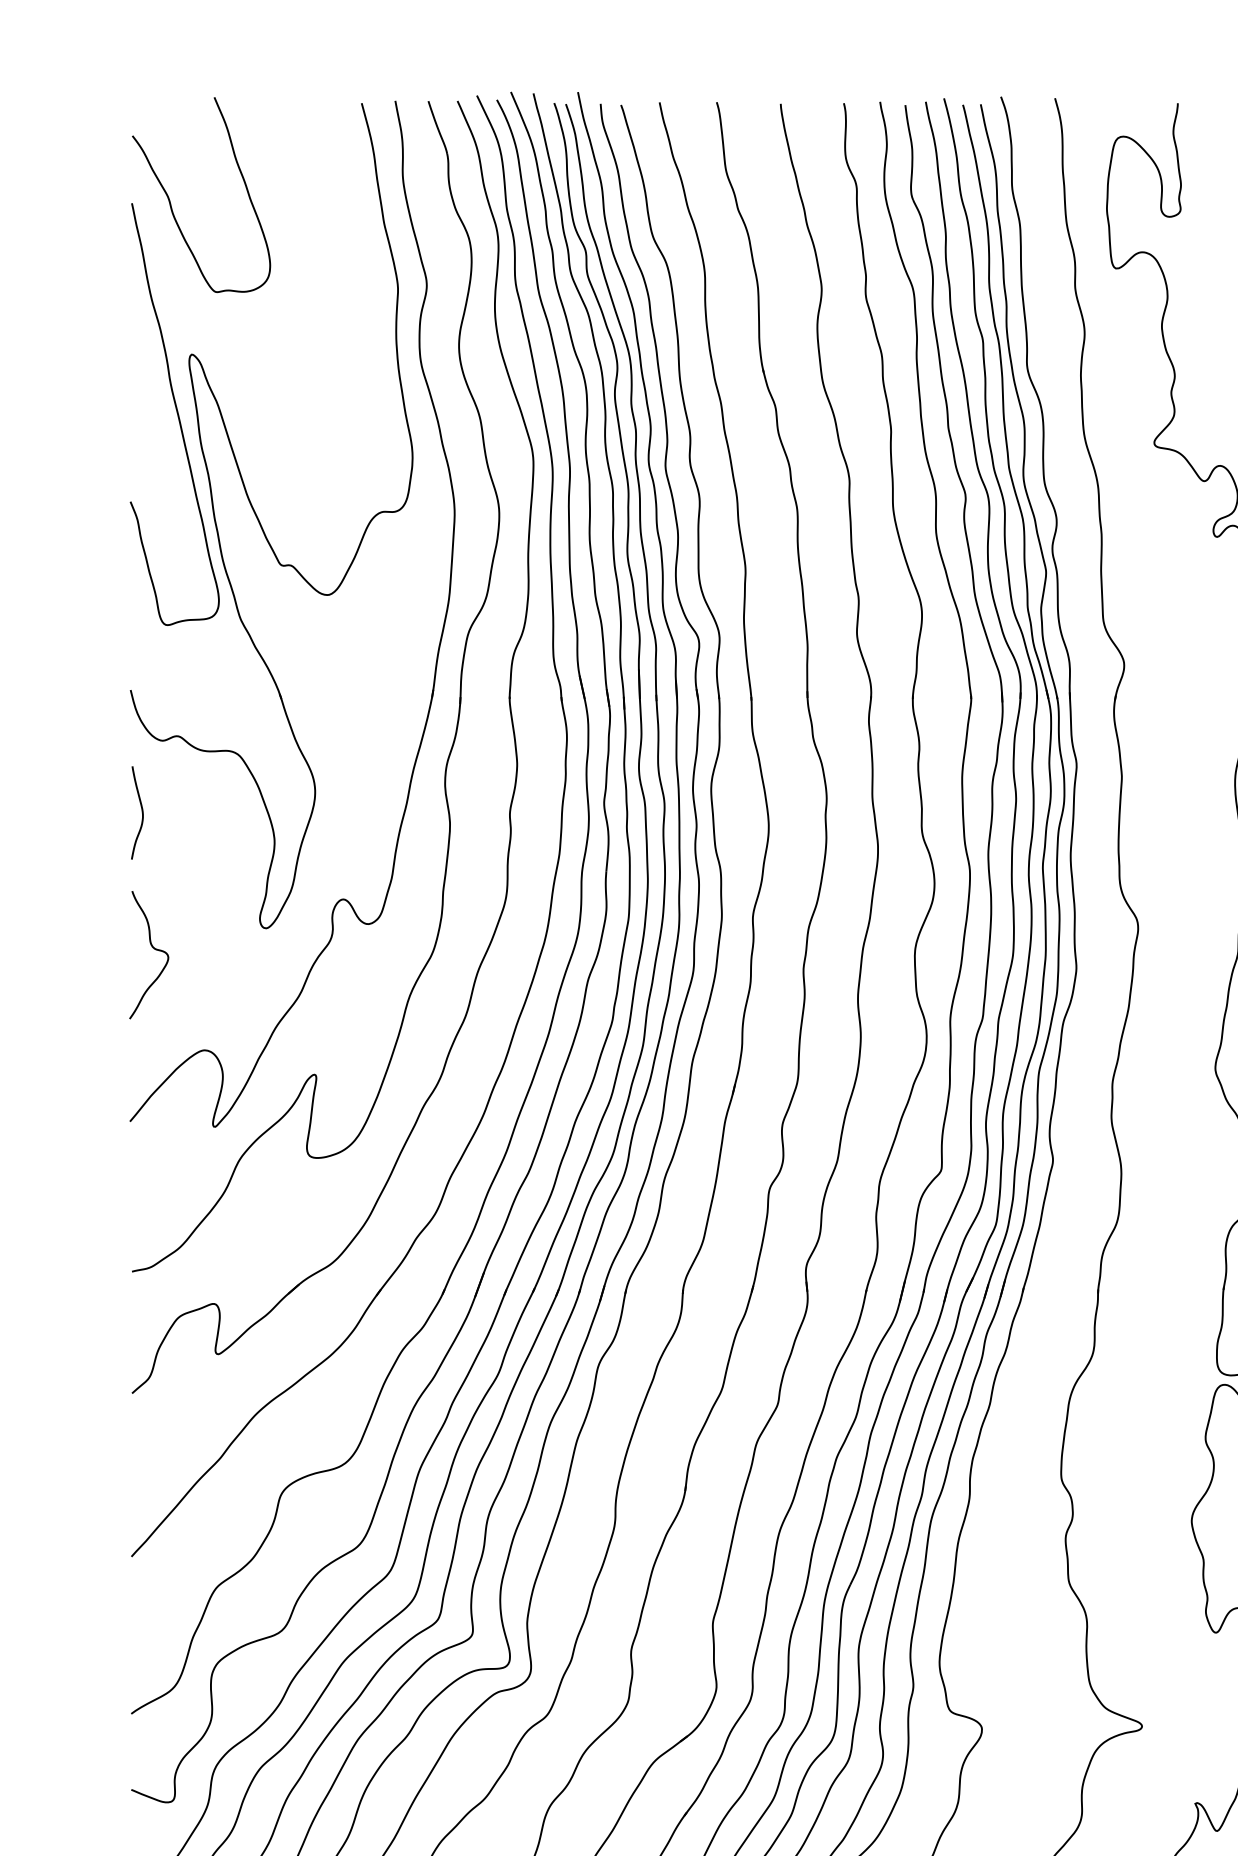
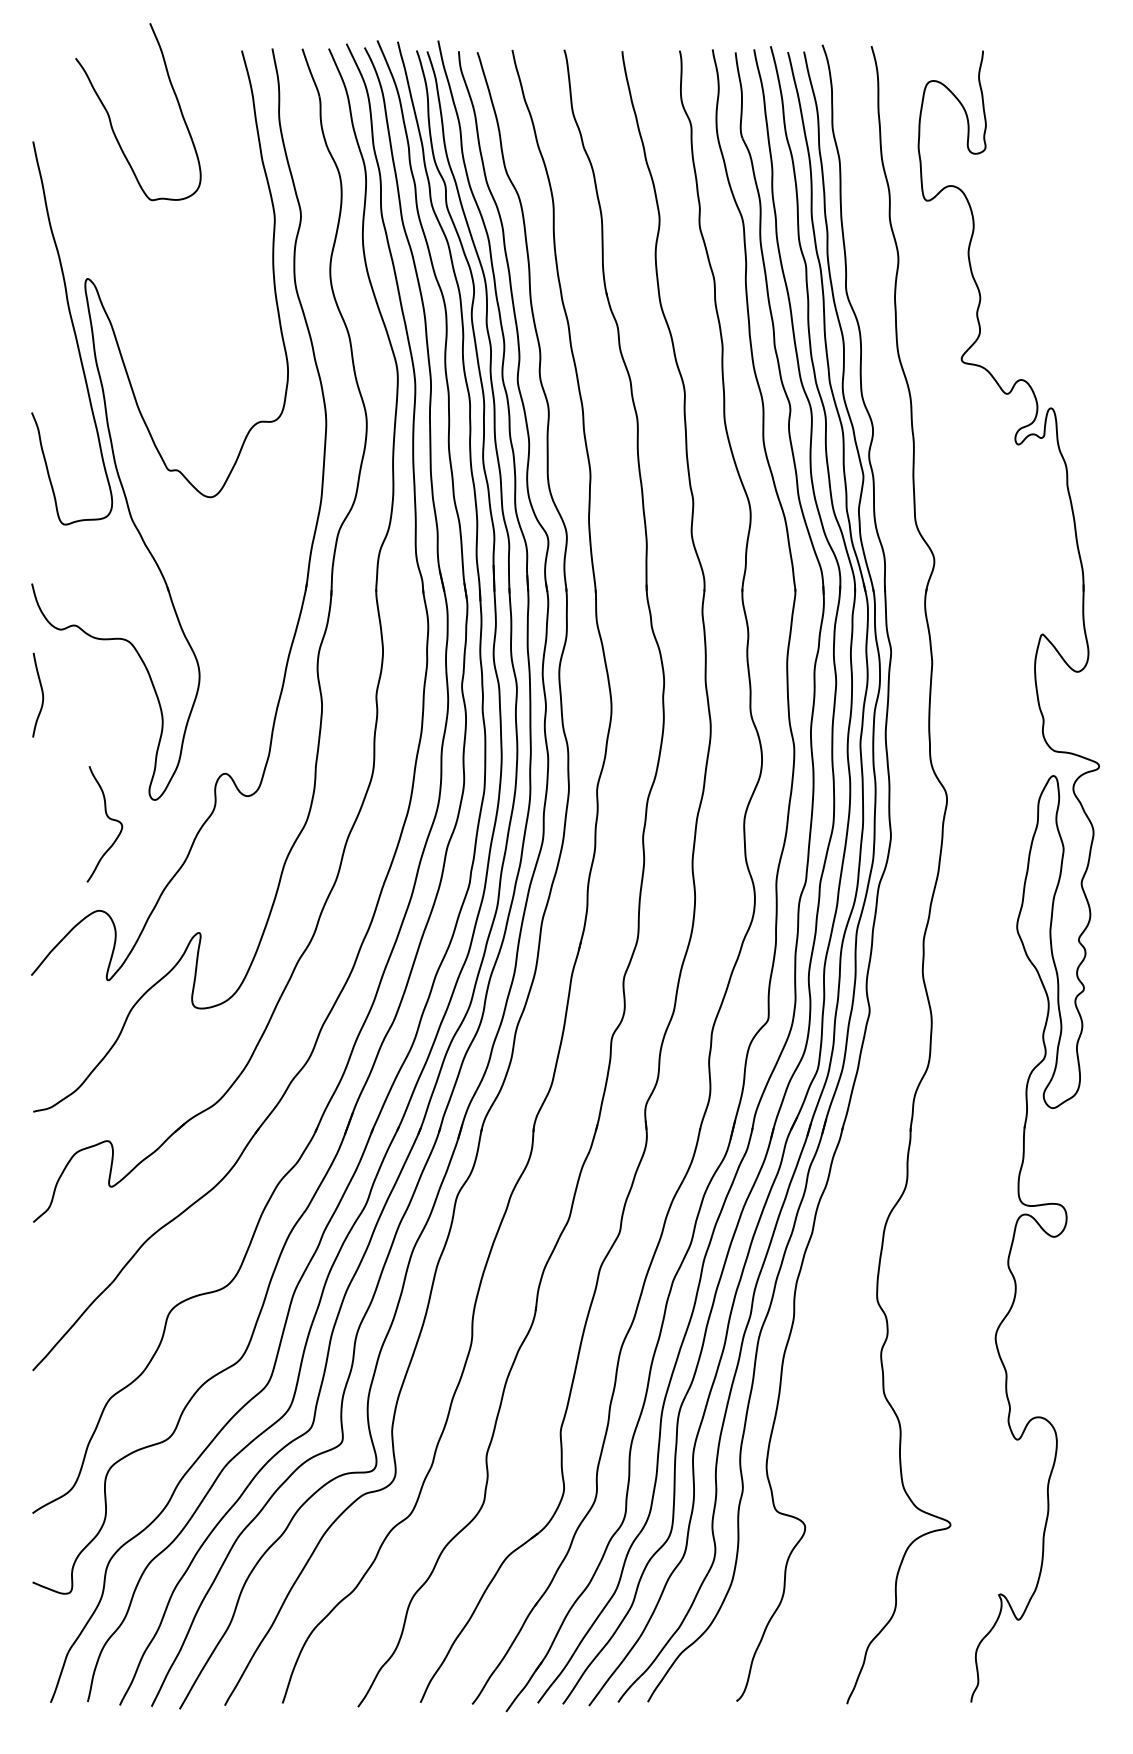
curve: (170, 201) -> (110, 117), moved
curve: (154, 949) -> (109, 819), moved

